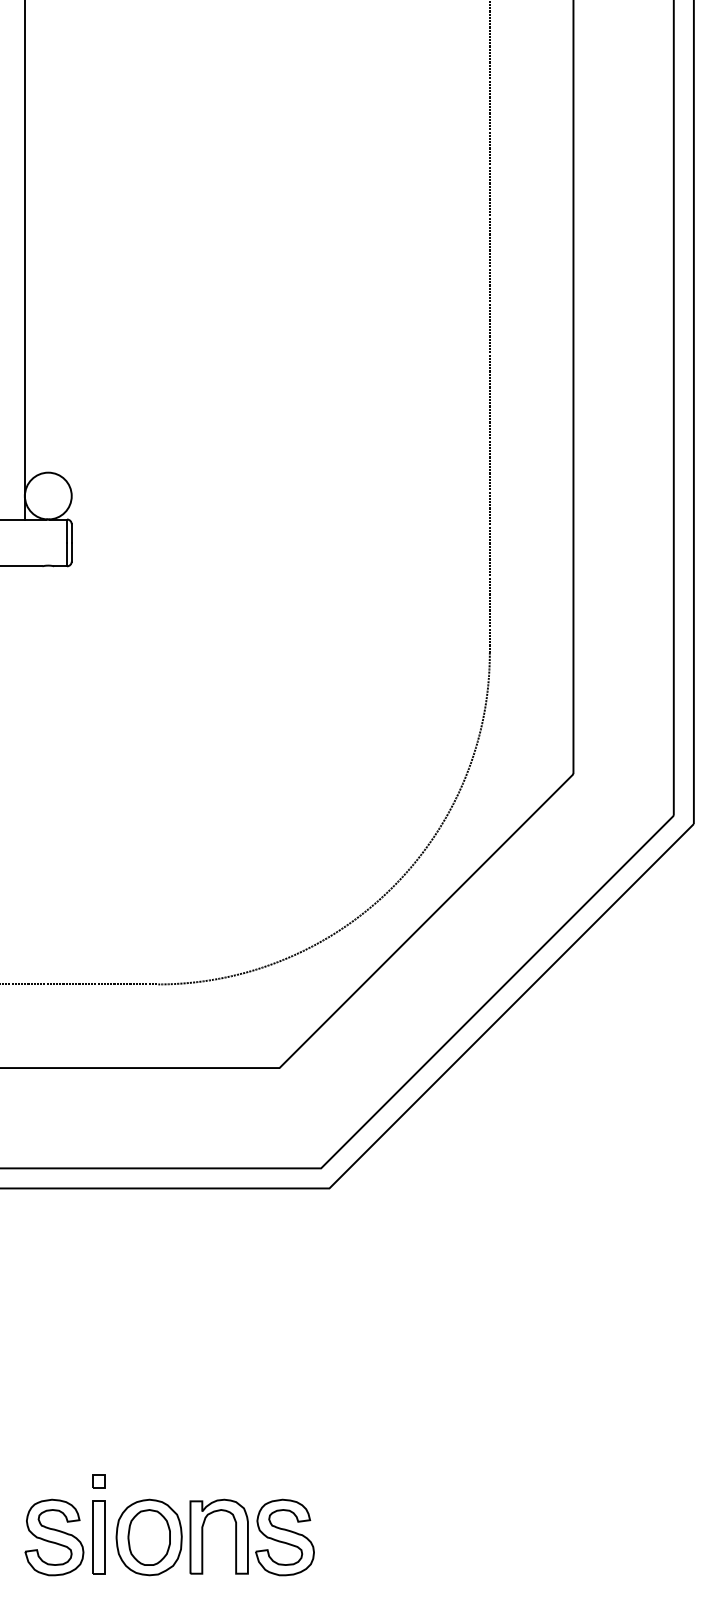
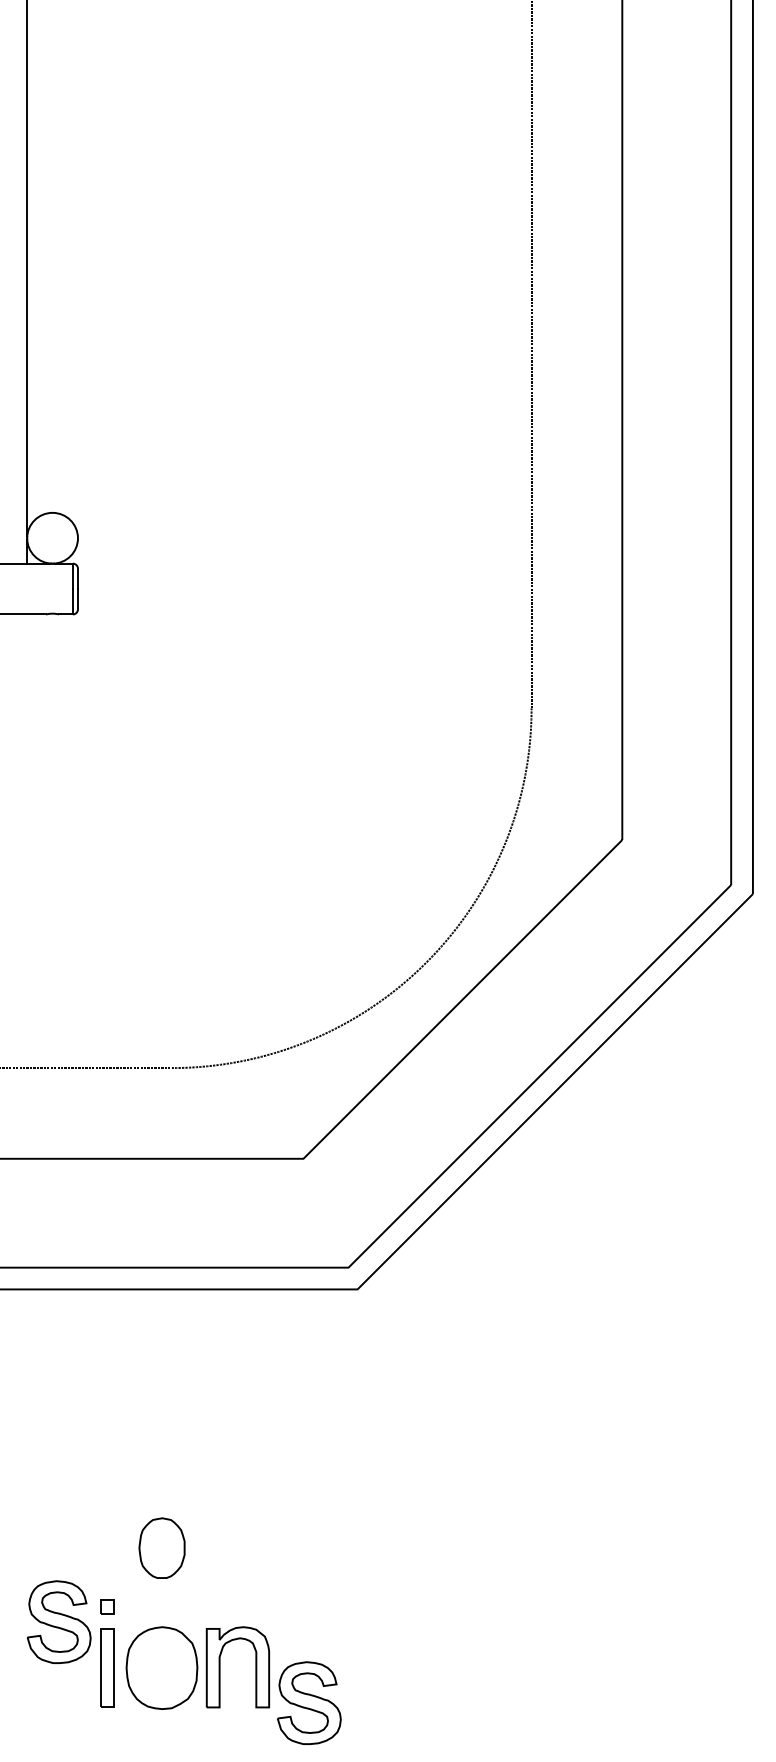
part: (53, 1536) -> (58, 1621), moved
part: (148, 1536) -> (161, 1547), moved
part: (285, 1536) -> (309, 1702), moved

